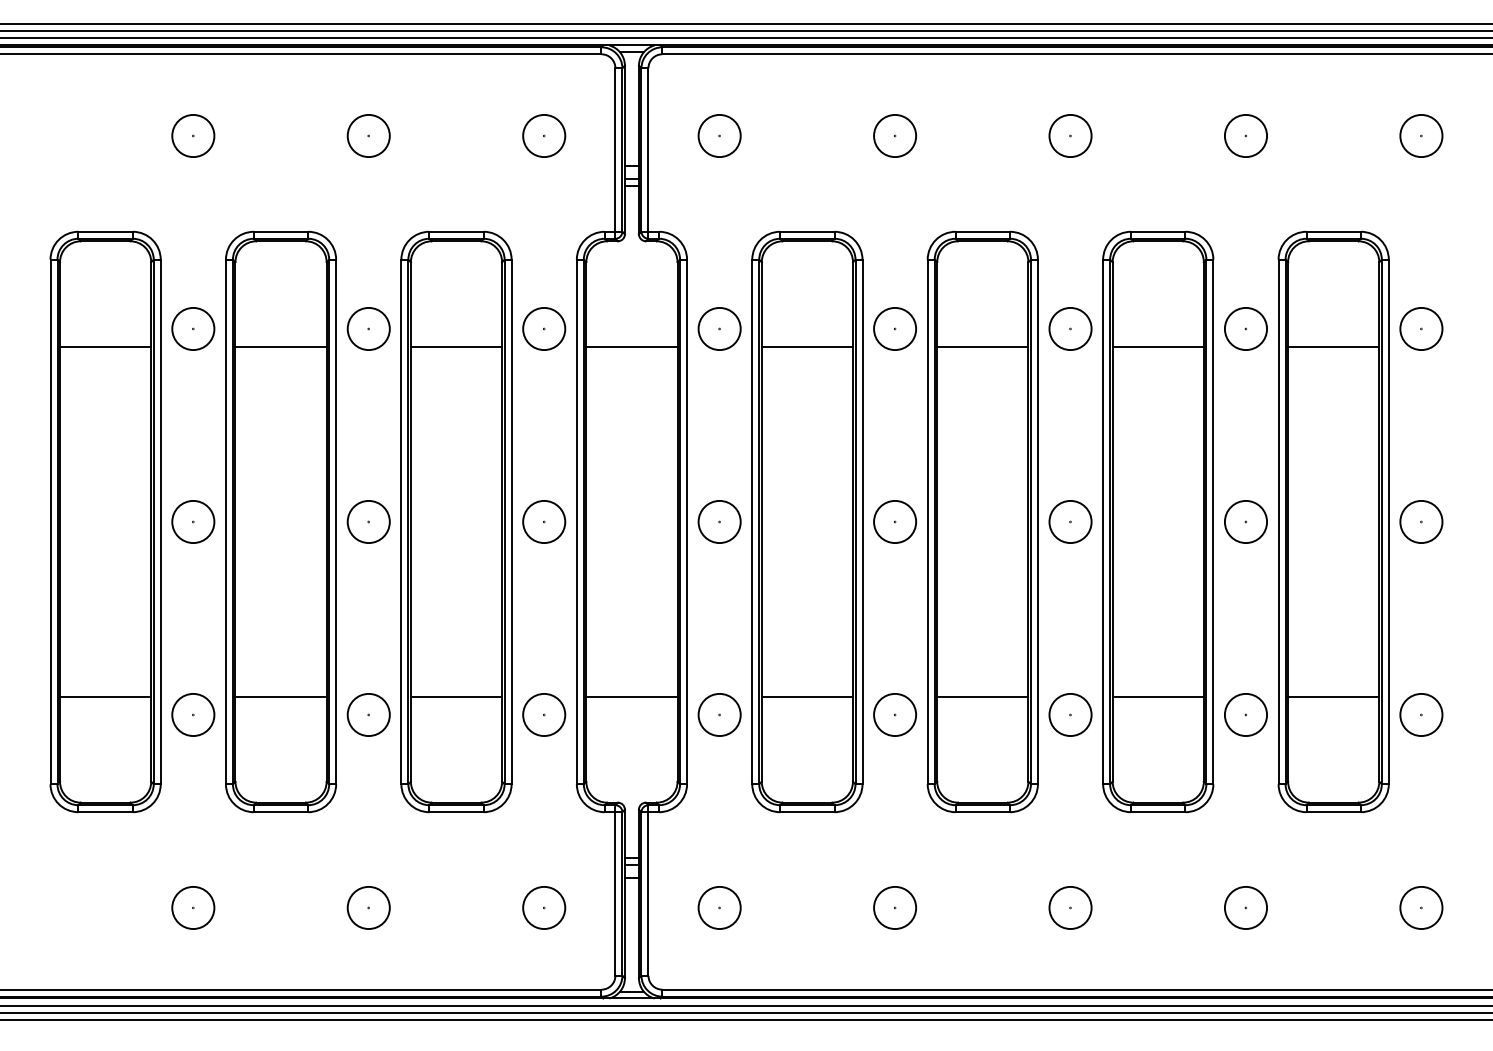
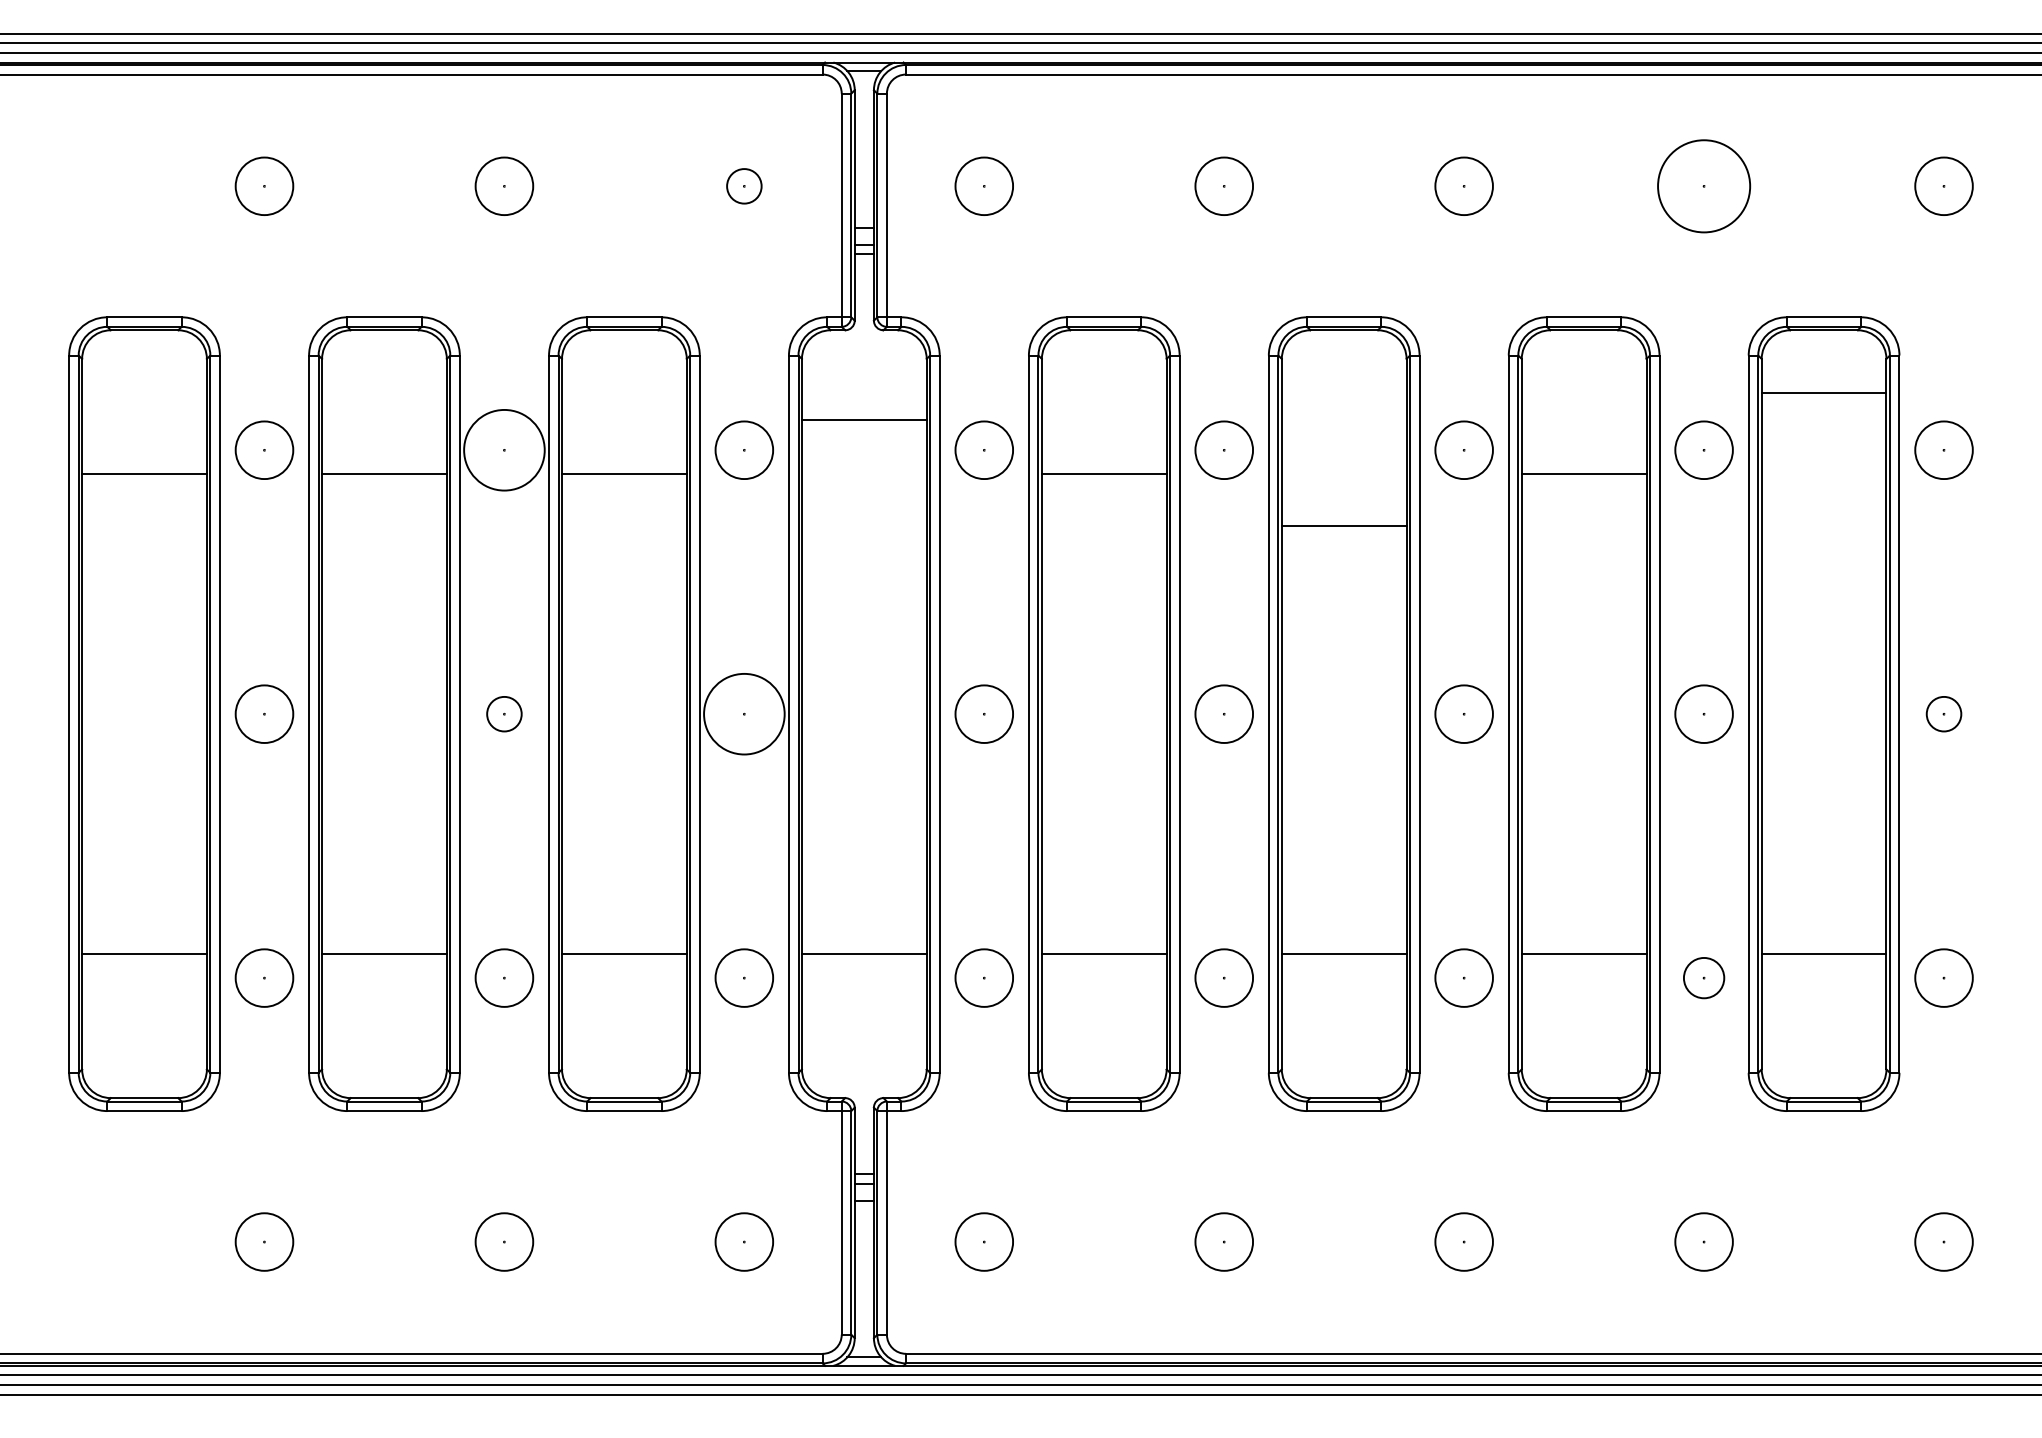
circle: (544, 136) -> (744, 186), size x0.6
circle: (1245, 136) -> (1703, 186), size x1.6
circle: (368, 329) -> (504, 450), size x1.4
line: (631, 346) -> (863, 420), moved
line: (982, 346) -> (1343, 526), moved
line: (1333, 346) -> (1823, 393), moved
circle: (368, 521) -> (504, 713), size x0.6
circle: (544, 521) -> (744, 713), size x1.4
circle: (1421, 521) -> (1943, 713), size x0.6
circle: (1245, 714) -> (1703, 977), size x0.7

